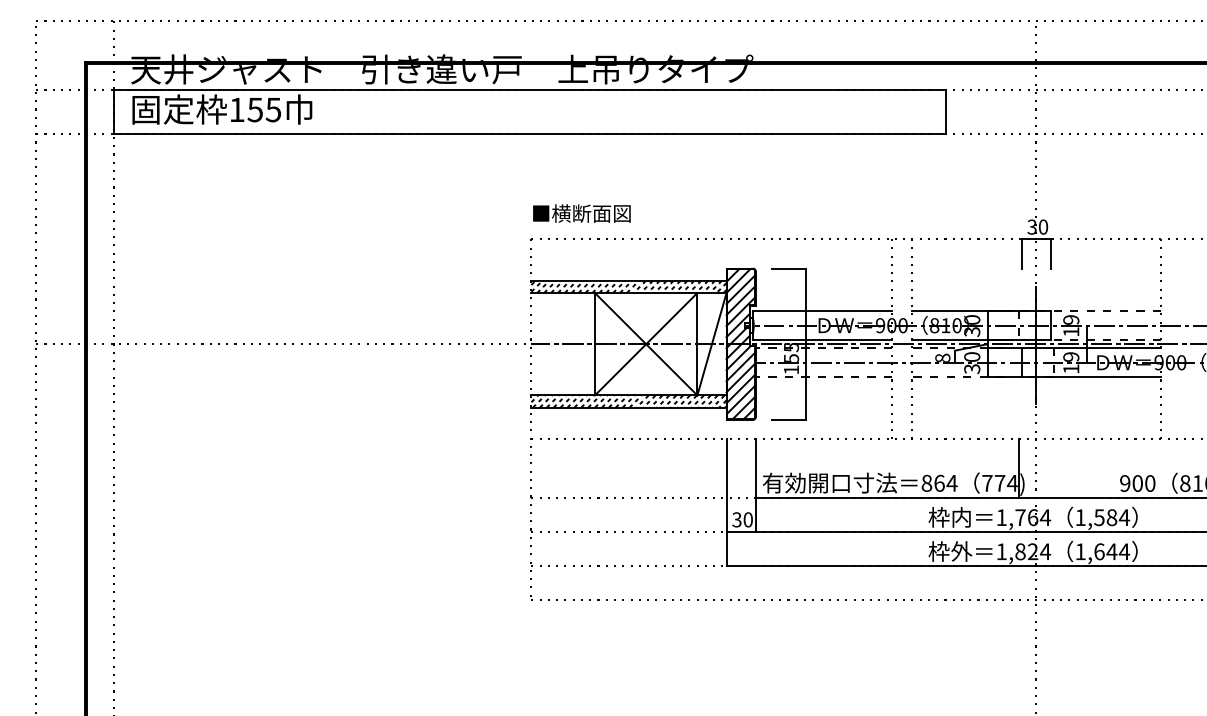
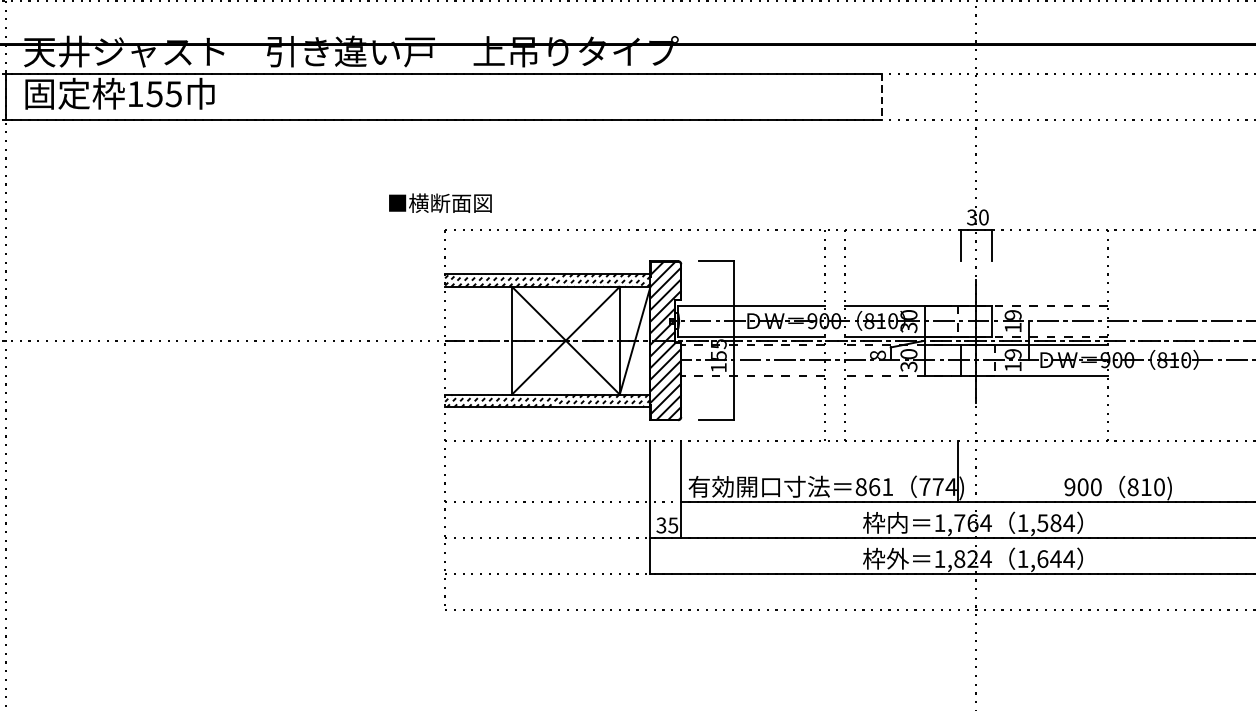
line: (946, 112) -> (881, 96), solid -> dashed
text: (581, 213) -> (440, 203), moved
text: (951, 483) -> (887, 487), 864 -> 861
text: (747, 519) -> (672, 525), 30 -> 35

